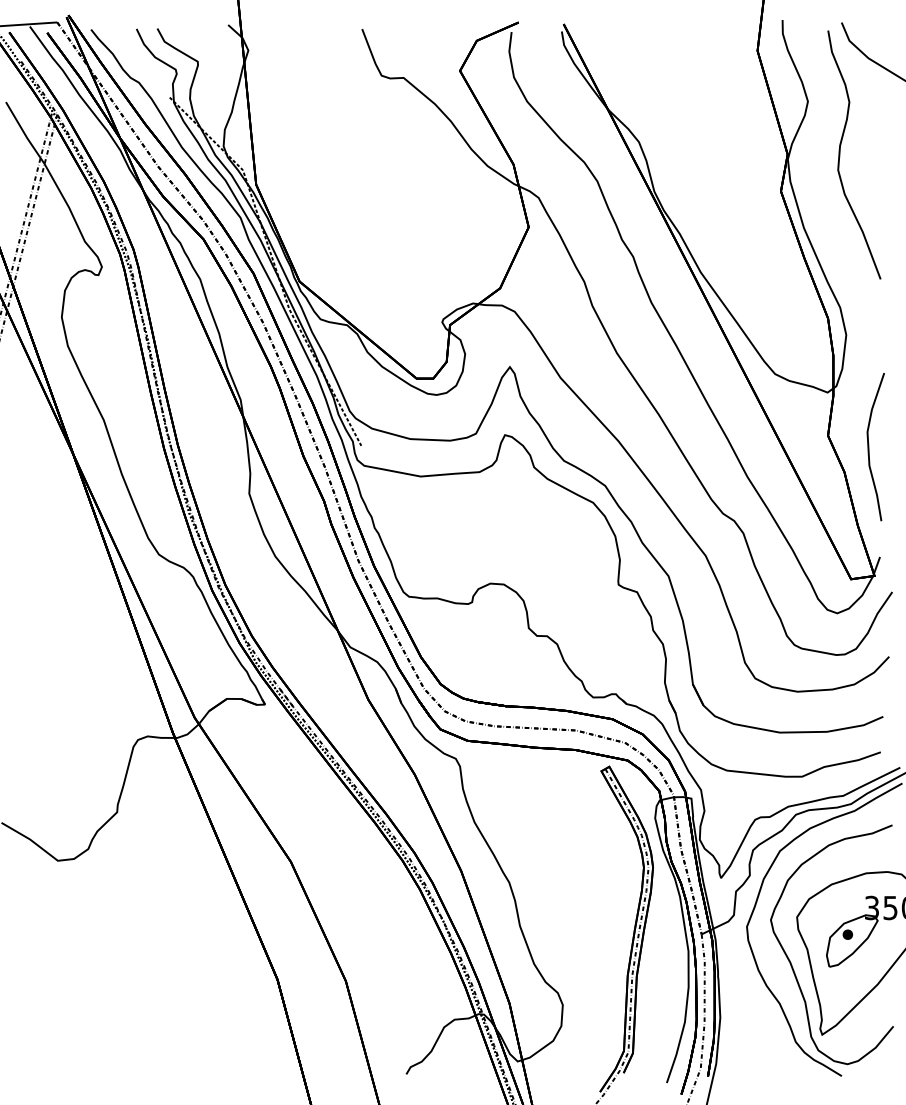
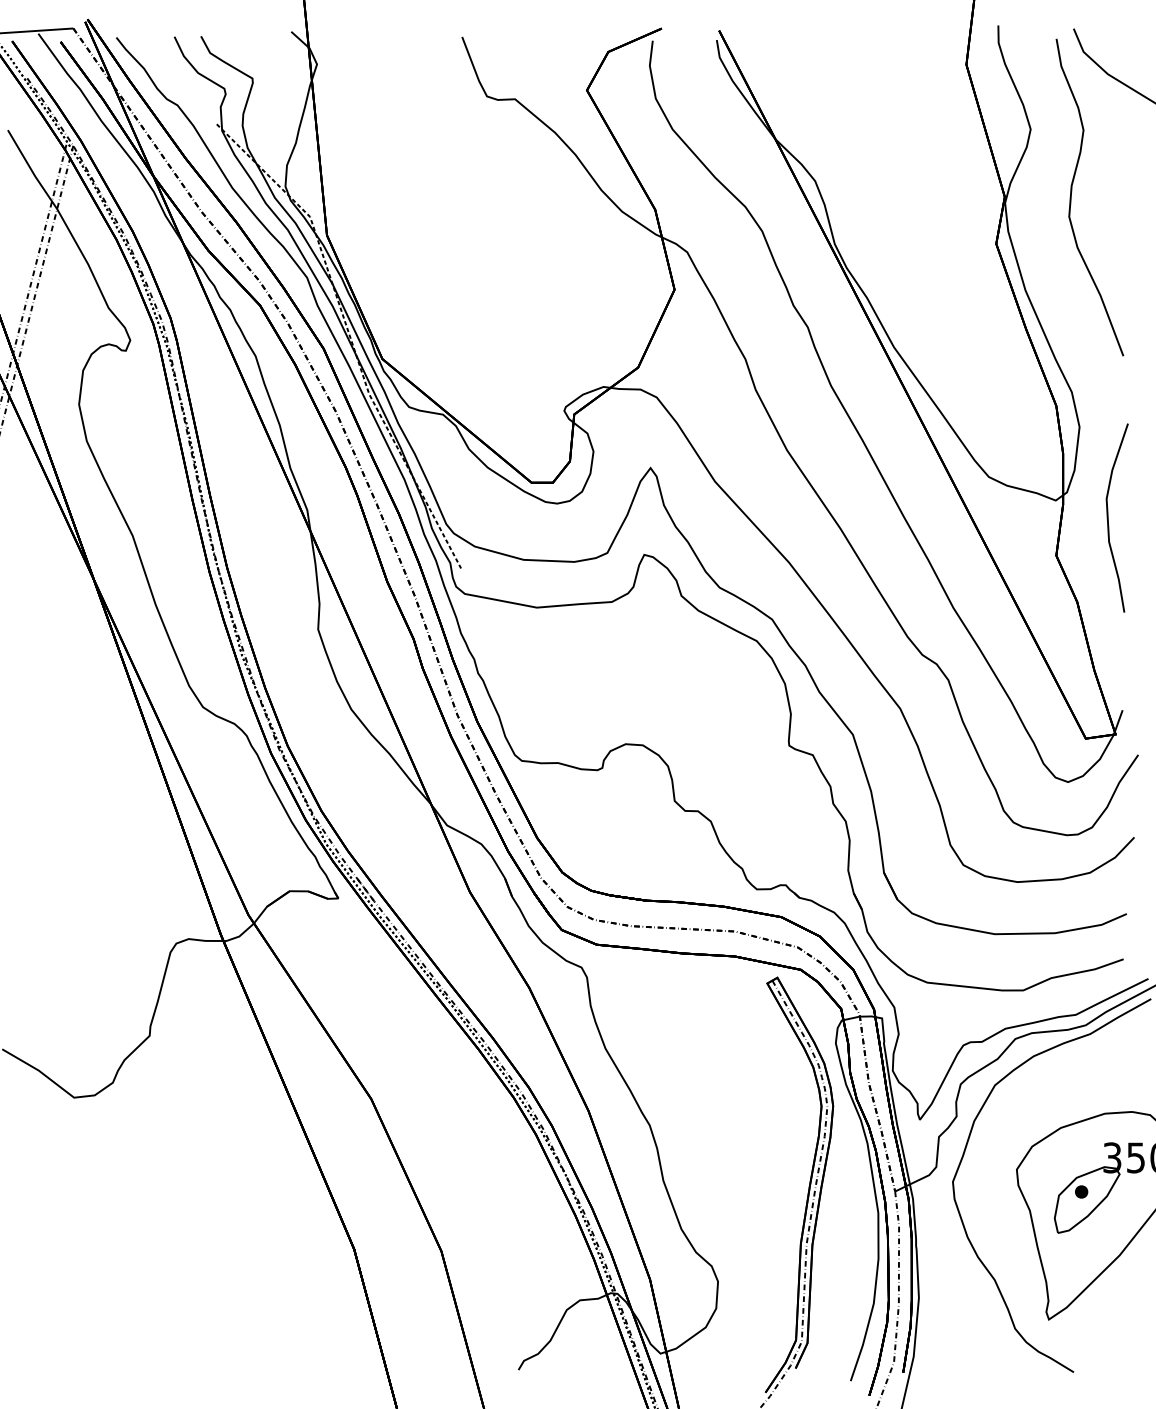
curve: (868, 446) -> (1108, 517), moved
curve: (791, 962) -> (1009, 1227), removed

